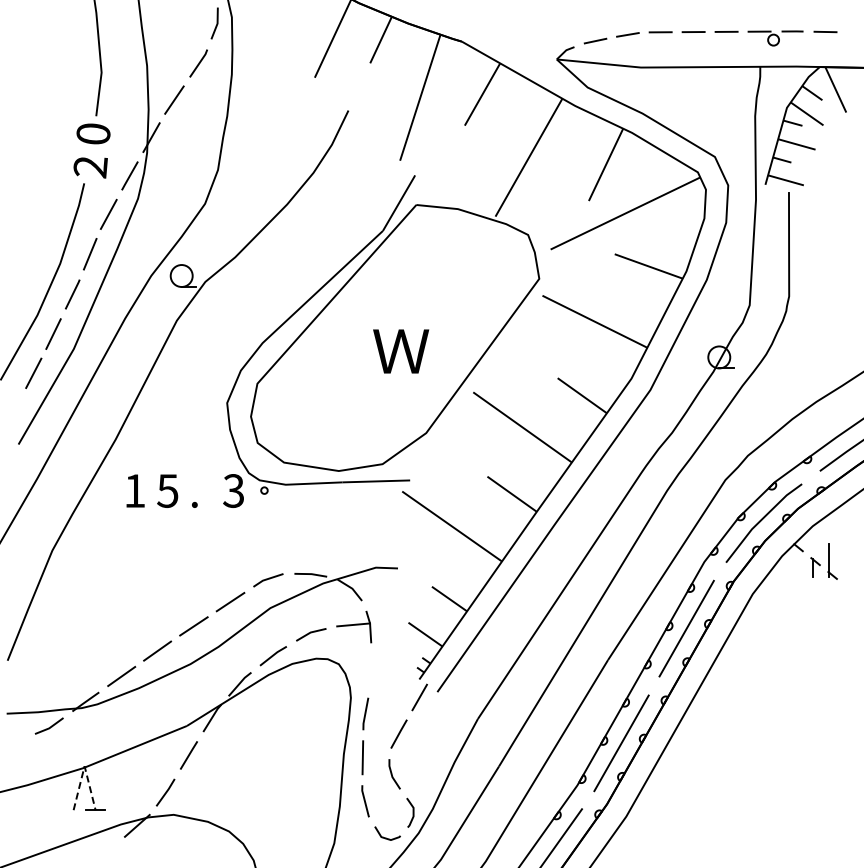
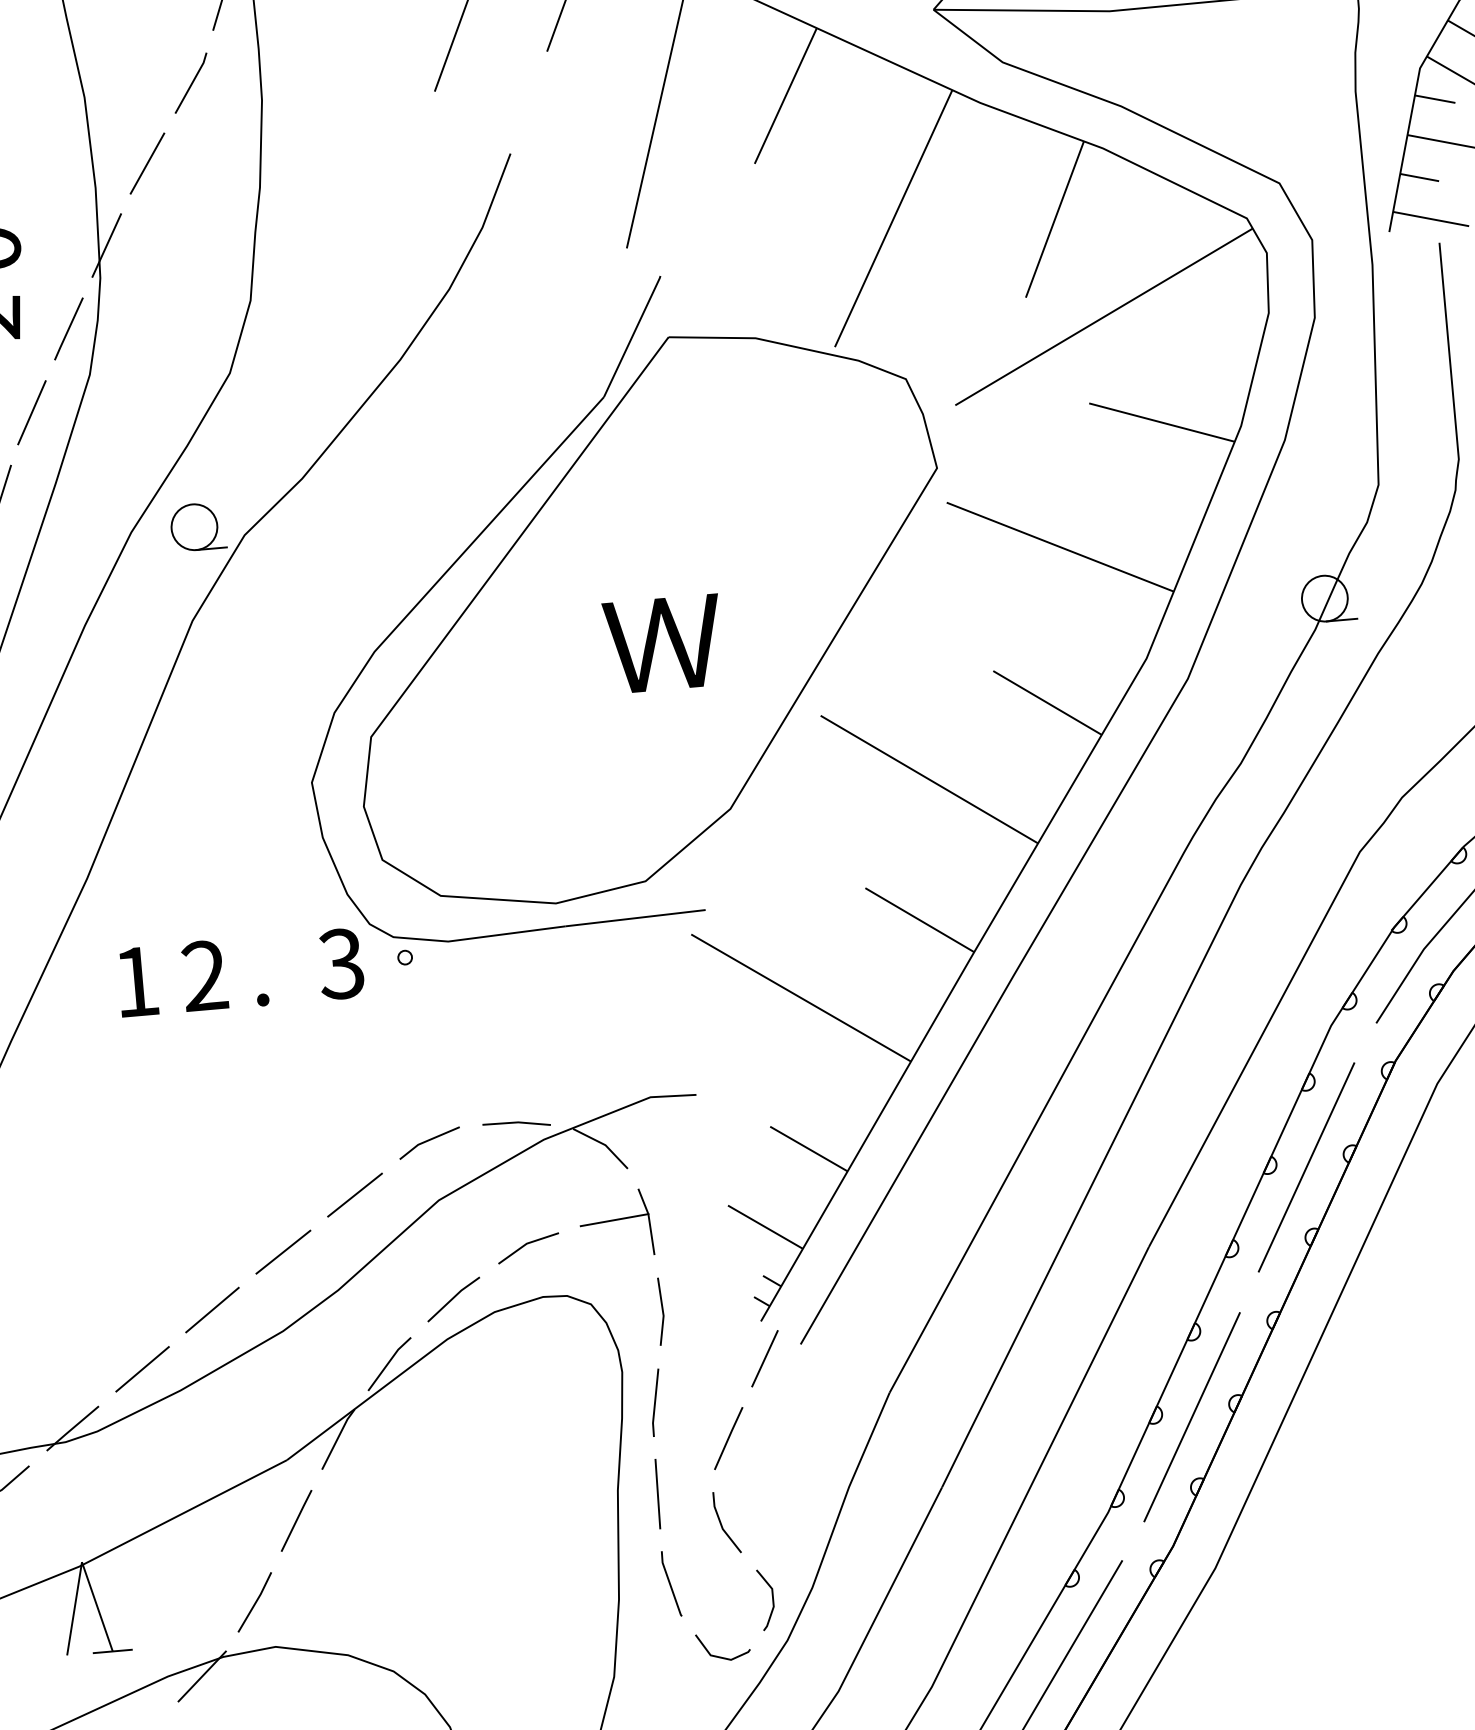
text: (167, 491) -> (204, 977), 5 -> 2
line: (372, 670) -> (662, 1311), added
line: (84, 766) -> (81, 1562), dashed -> solid

